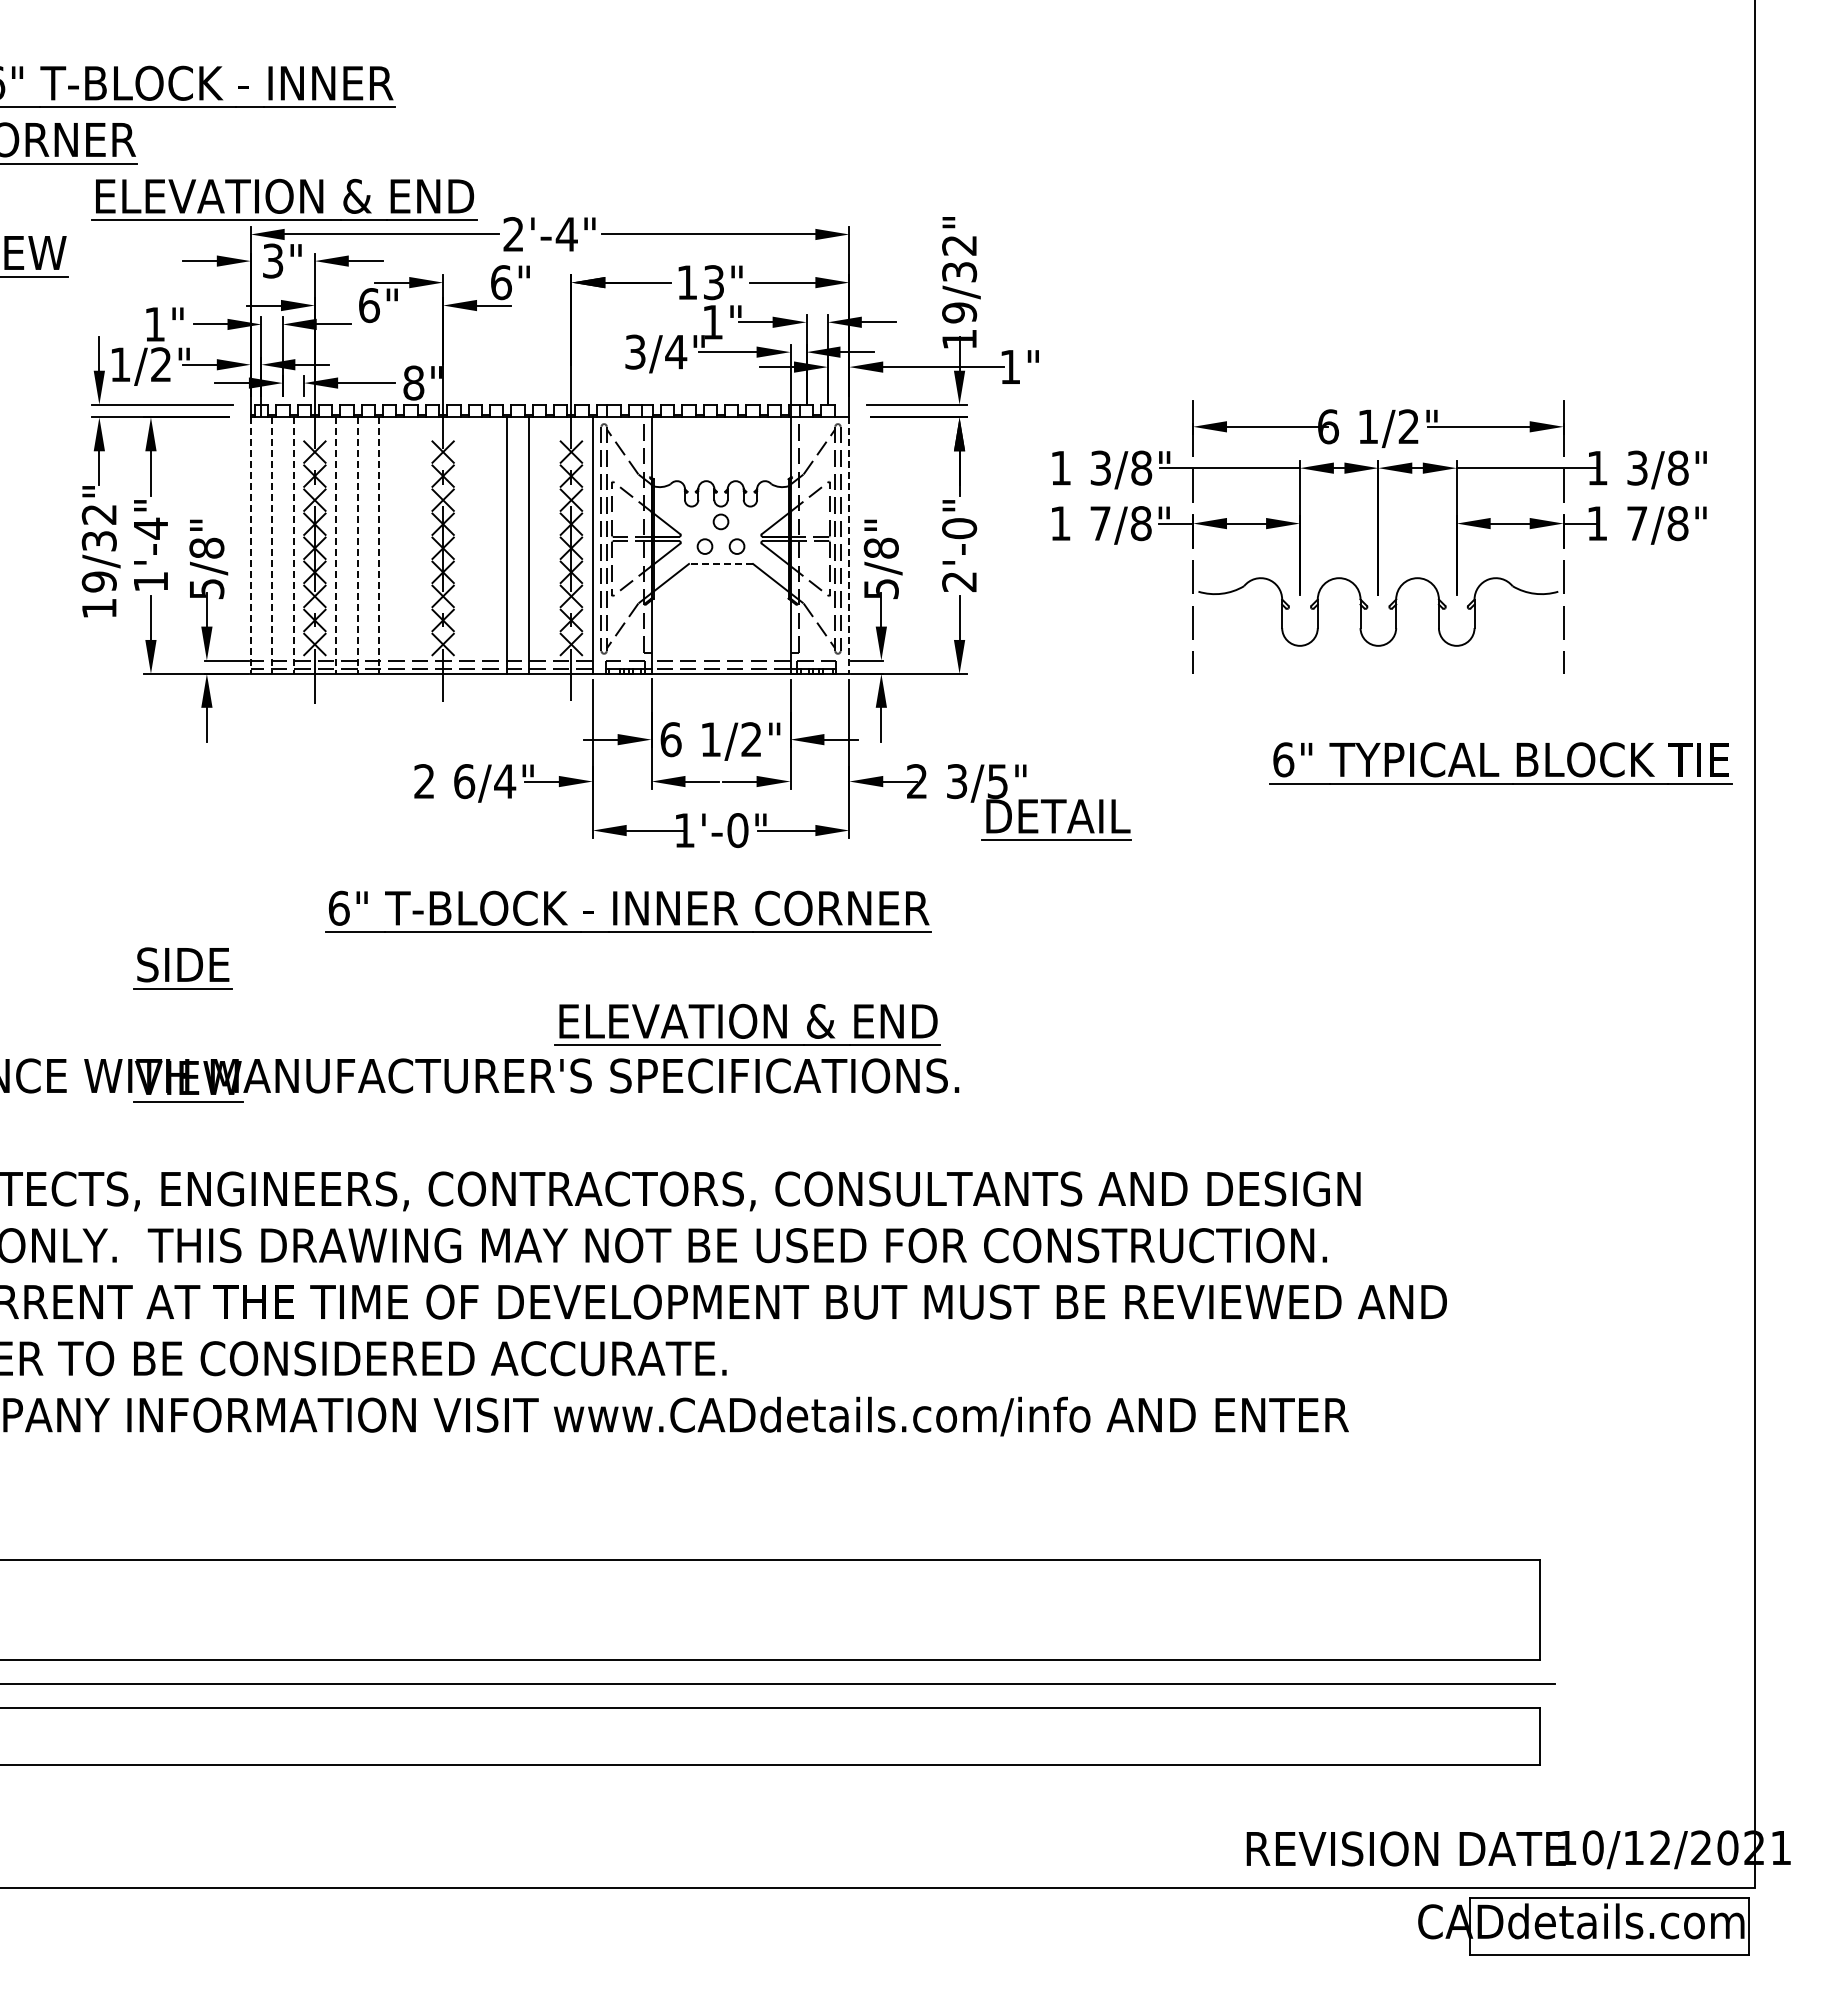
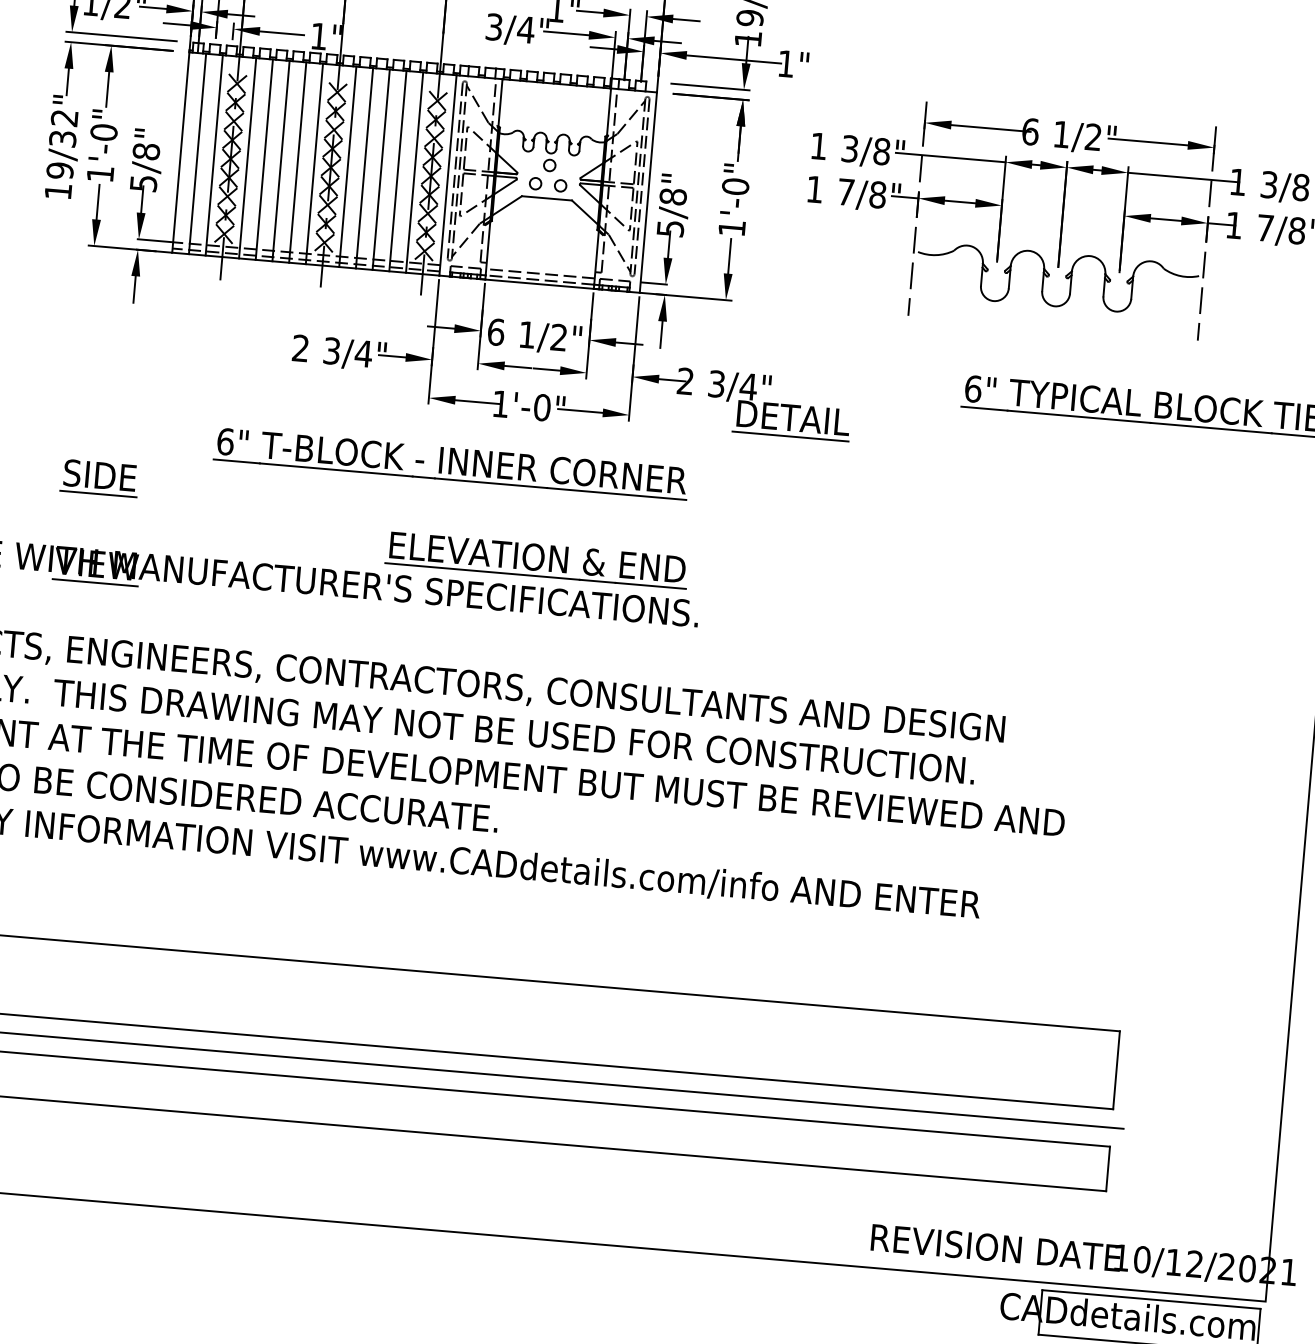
text: (413, 382) -> (318, 36), 8" -> 1"
text: (150, 528) -> (103, 132), 1'-4" -> 1'-0"
line: (400, 545) -> (297, 162), added
line: (421, 545) -> (314, 163), added
line: (464, 545) -> (347, 166), added
line: (485, 545) -> (364, 168), added
line: (550, 545) -> (414, 172), added
line: (250, 546) -> (180, 153), dashed -> solid
line: (272, 546) -> (197, 154), dashed -> solid
line: (293, 546) -> (214, 156), dashed -> solid
line: (336, 546) -> (247, 158), dashed -> solid
line: (357, 546) -> (264, 160), dashed -> solid
line: (379, 546) -> (281, 161), dashed -> solid
line: (849, 546) -> (648, 193), dashed -> solid
line: (720, 564) -> (546, 198), dashed -> solid
text: (959, 582) -> (731, 228), 2'-0" -> 1'-0"
text: (464, 781) -> (332, 351), 6/4" -> 3/4"
text: (997, 781) -> (748, 386), 3/5" -> 3/4"

